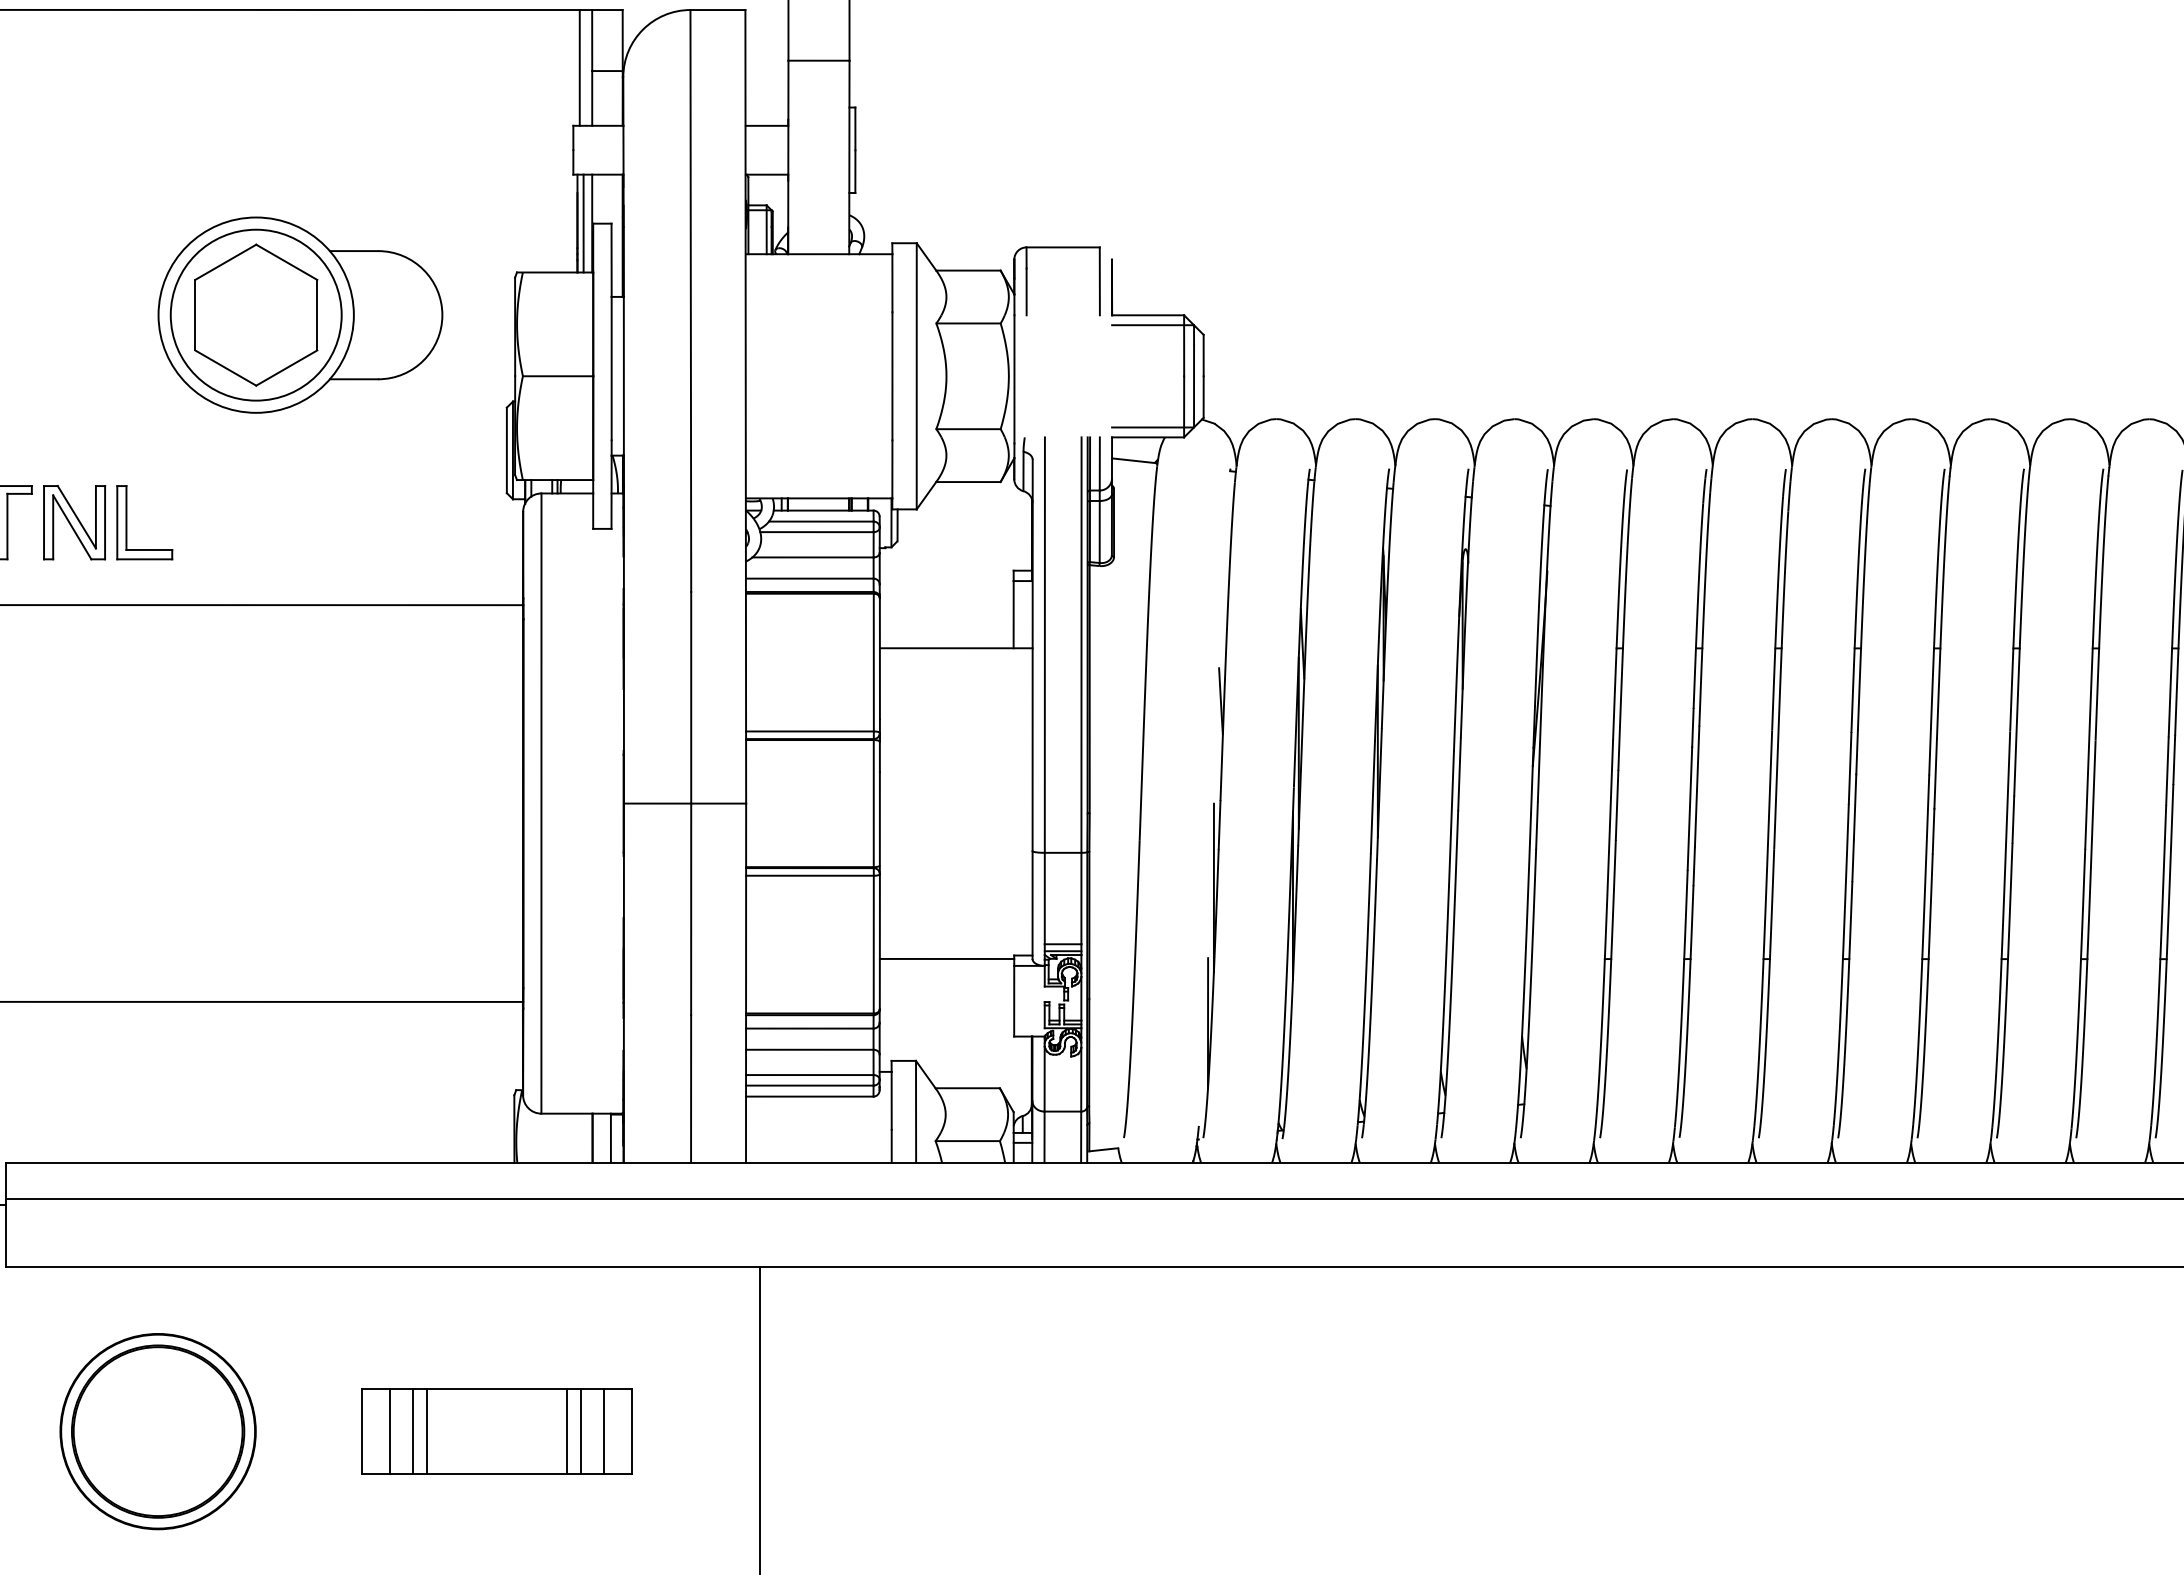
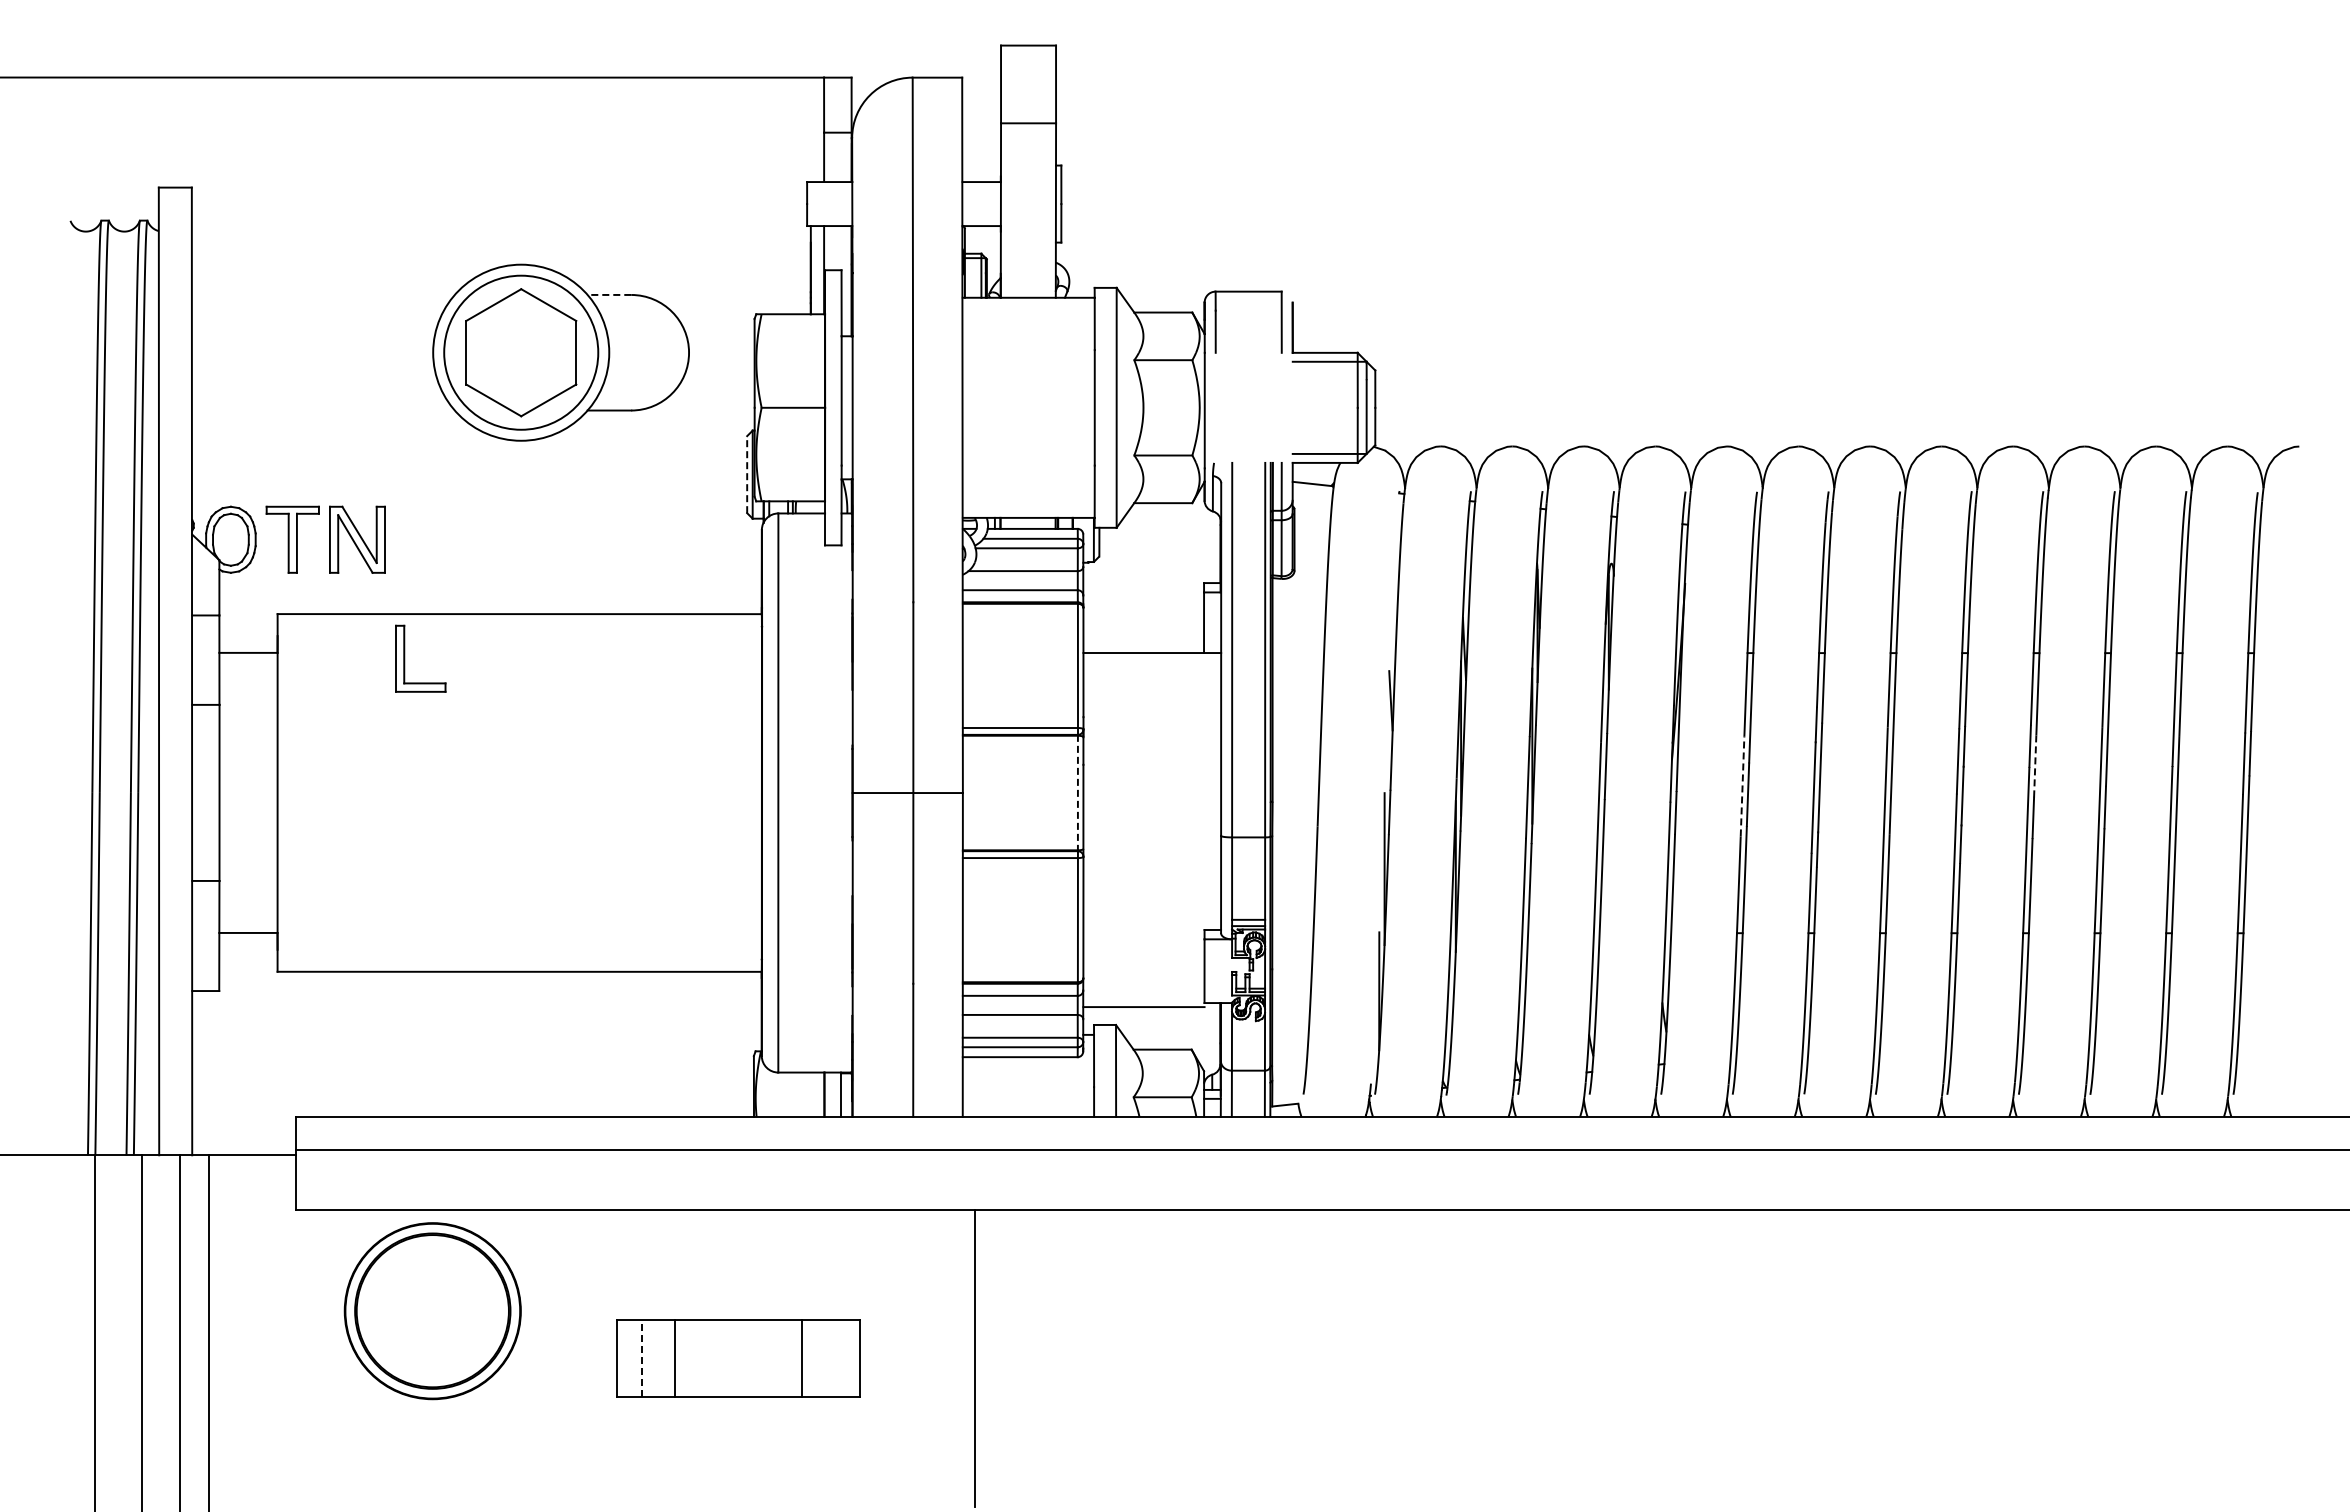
line: (579, 67) -> (812, 129), removed
line: (583, 223) -> (816, 270), removed
line: (354, 250) -> (609, 294), solid -> dashed
line: (507, 450) -> (747, 474), solid -> dashed
part: (127, 522) -> (405, 658), moved
line: (1935, 775) -> (2035, 767), solid -> dashed
line: (1610, 795) -> (1742, 785), solid -> dashed
line: (873, 803) -> (1077, 792), solid -> dashed
line: (946, 959) -> (1143, 1007), moved
line: (390, 1430) -> (642, 1358), solid -> dashed
line: (412, 1430) -> (662, 1358), removed
line: (581, 1430) -> (814, 1358), removed
line: (603, 1430) -> (834, 1358), removed
part: (157, 1431) -> (432, 1311), moved

